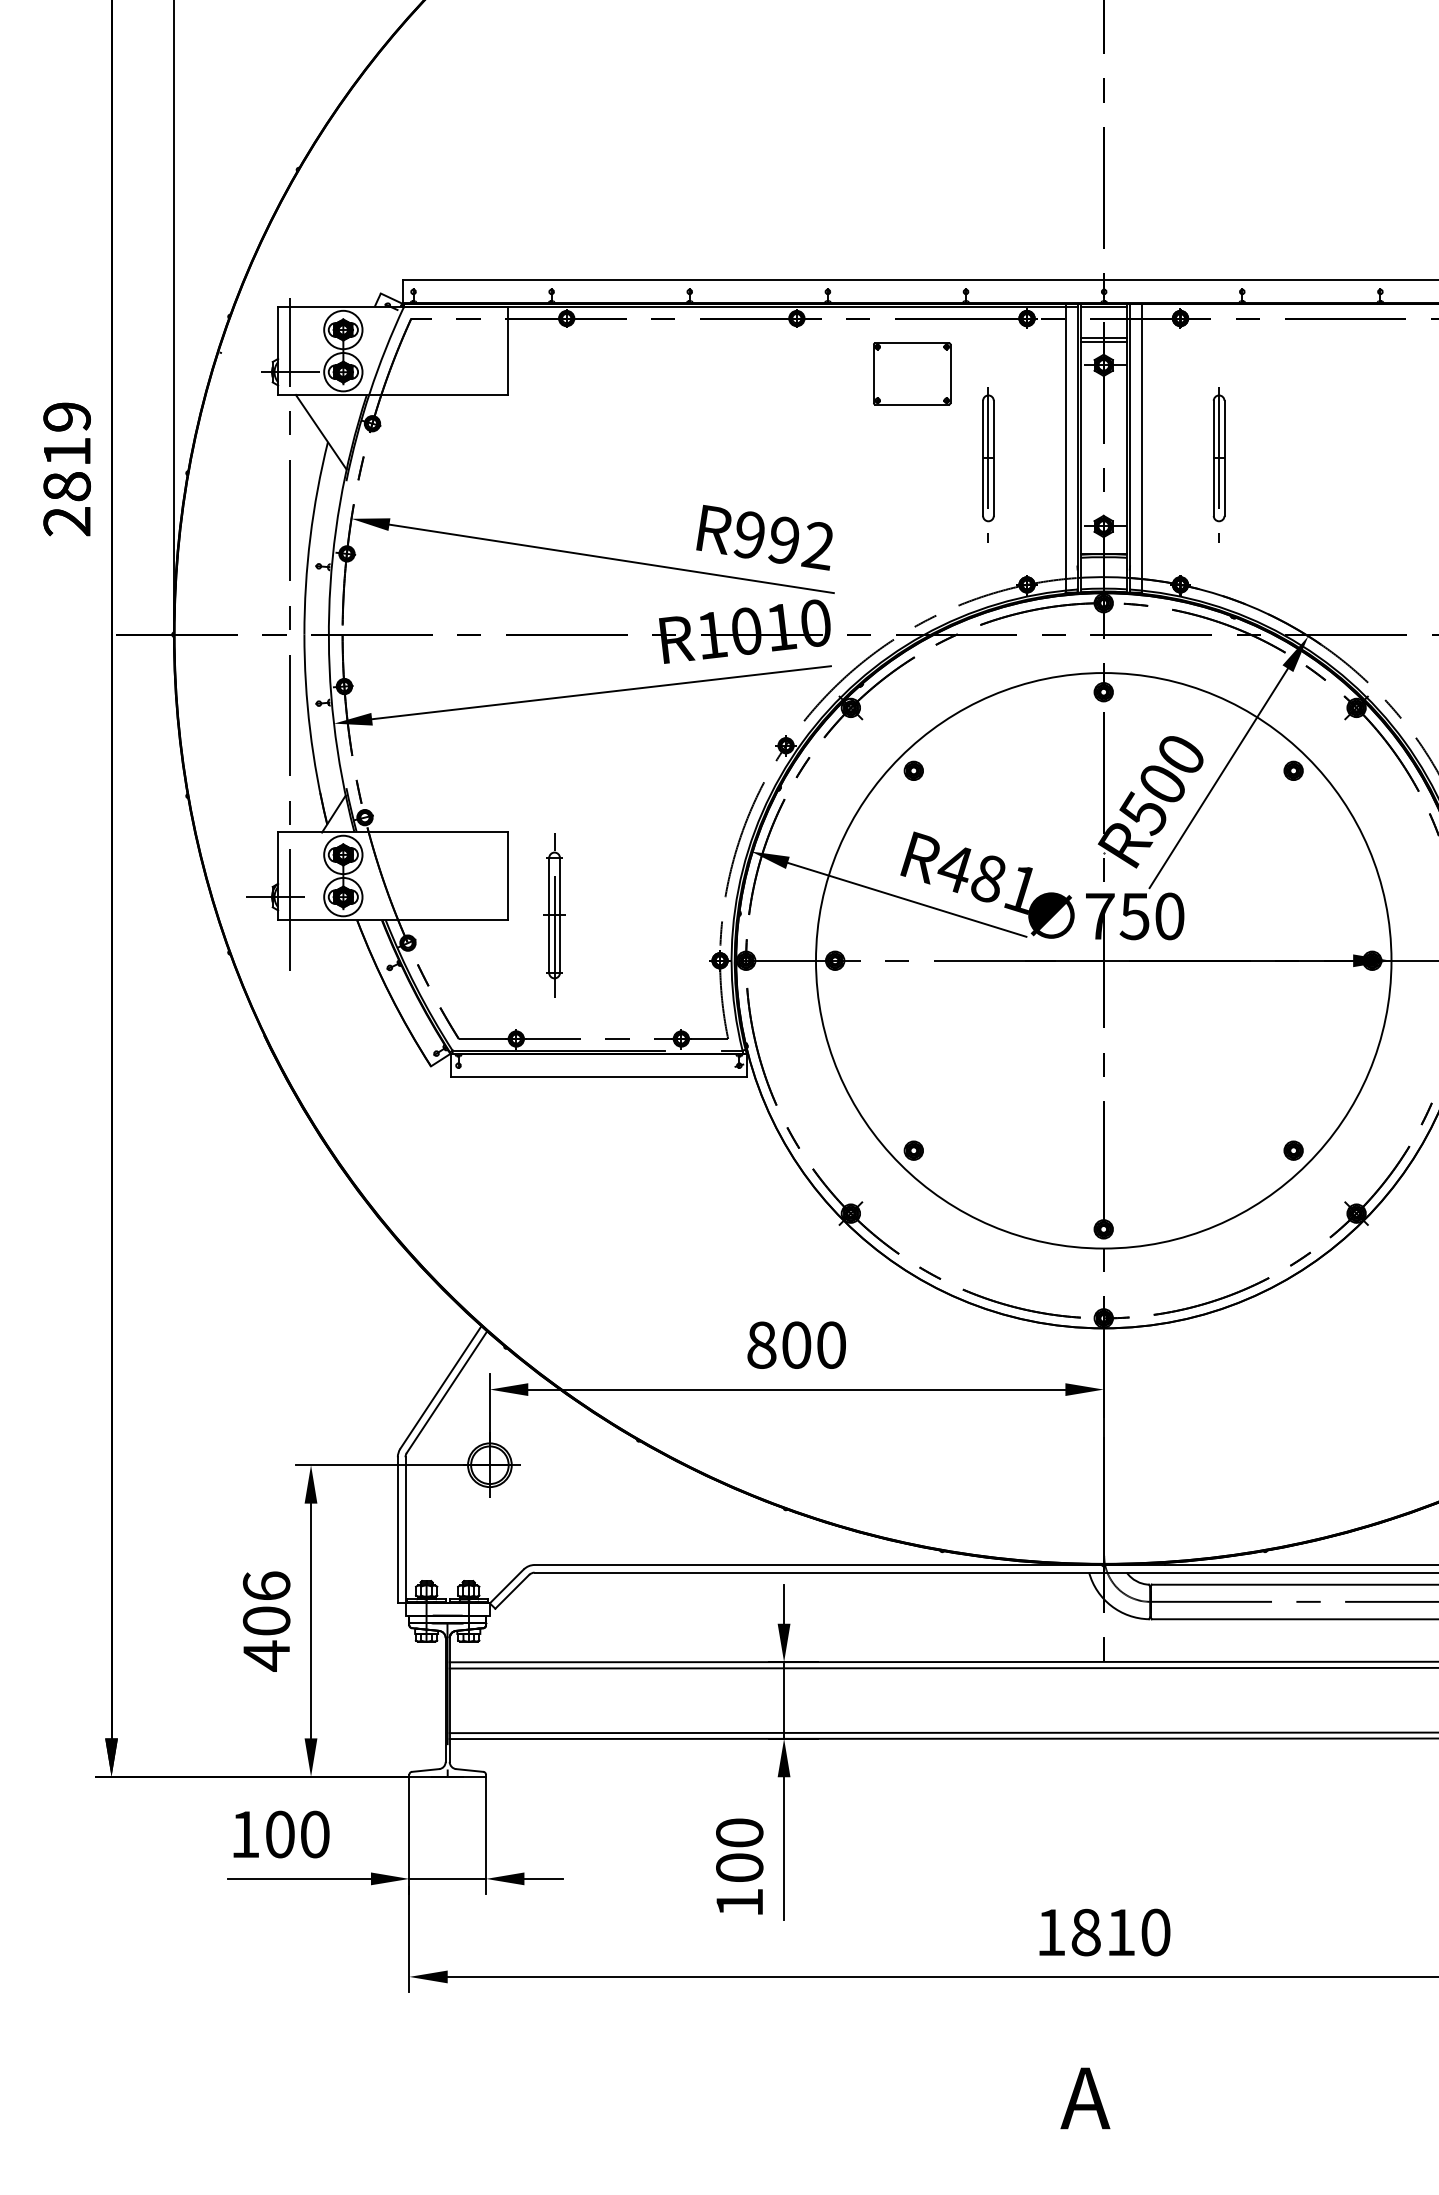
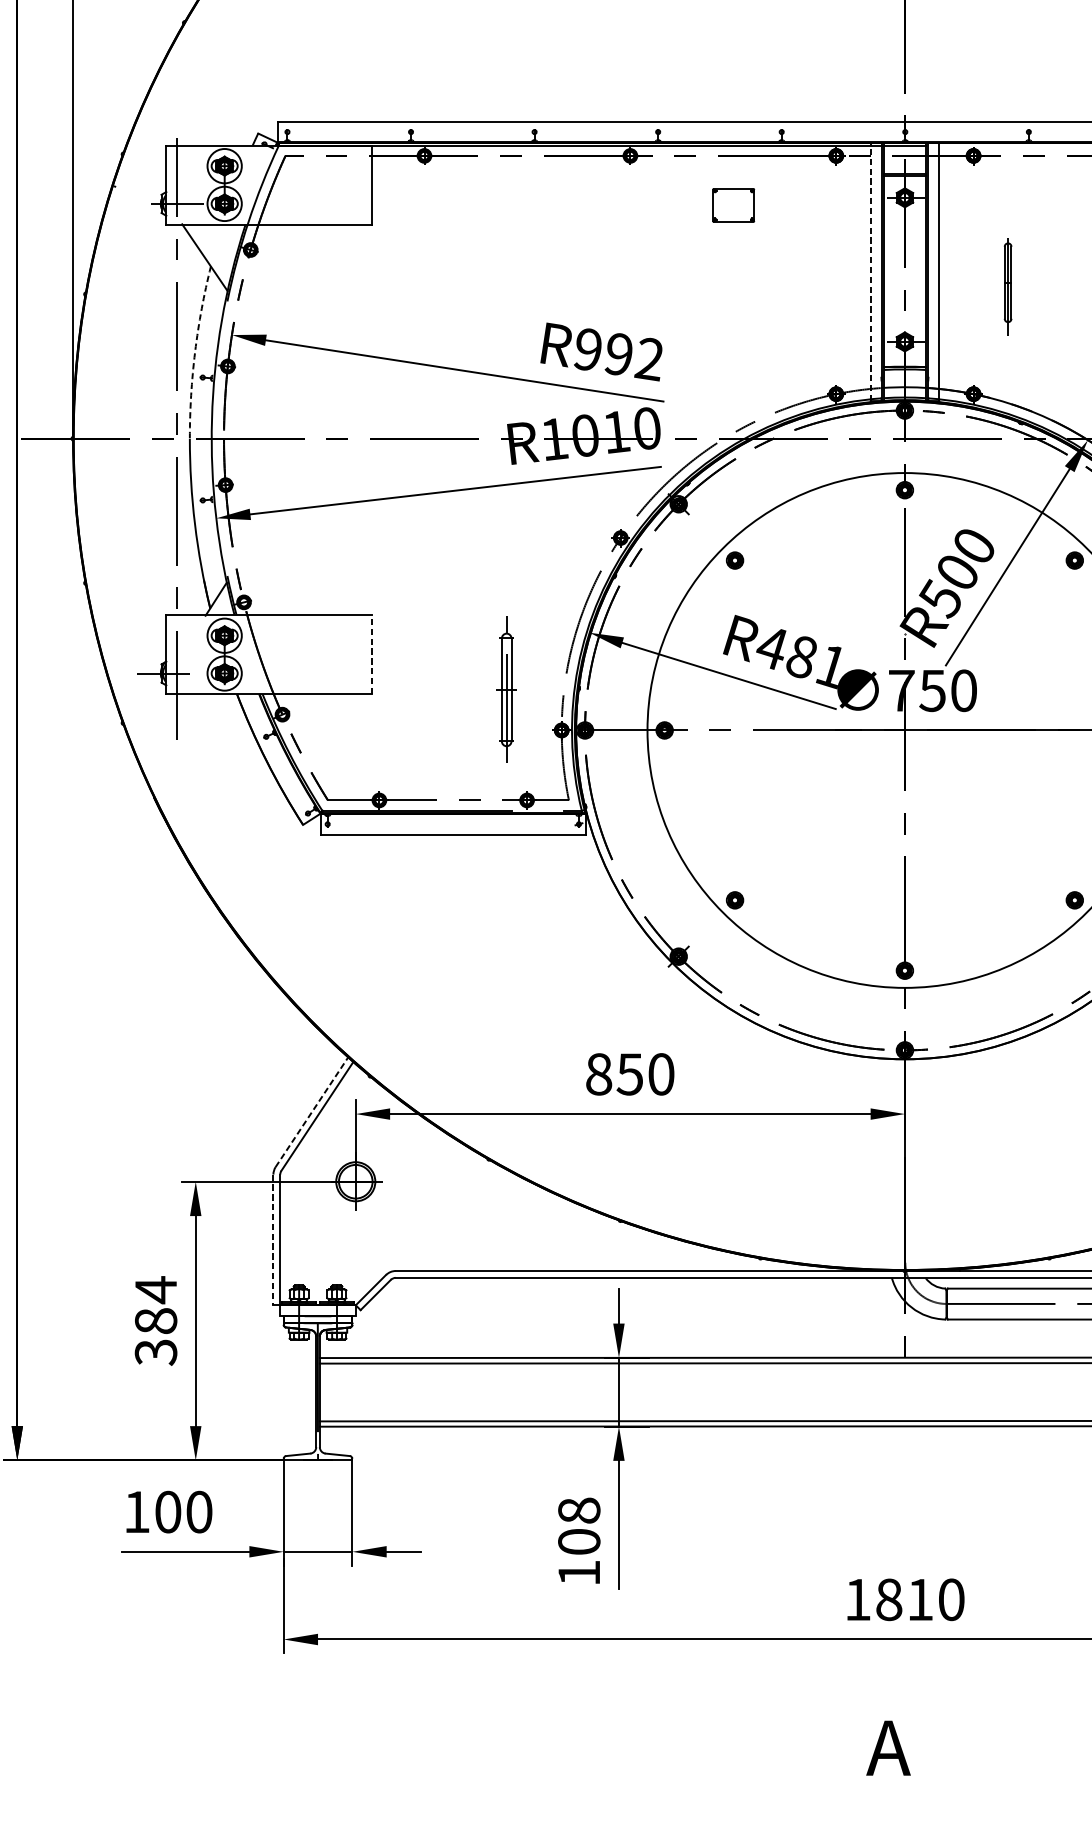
part: (912, 373) -> (733, 205), size x0.6
line: (1065, 447) -> (870, 271), solid -> dashed
part: (988, 464) -> (801, 286), removed
part: (1218, 464) -> (1007, 286), size x0.7
arc: (310, 537) -> (195, 351), solid -> dashed
line: (508, 875) -> (372, 654), solid -> dashed
part: (554, 915) -> (506, 689), moved
text: (796, 1344) -> (630, 1073), 800 -> 850
line: (440, 1387) -> (311, 1112), solid -> dashed
line: (397, 1530) -> (273, 1240), solid -> dashed
text: (266, 1620) -> (155, 1320), 406 -> 384
text: (739, 1832) -> (579, 1510), 100 -> 108

